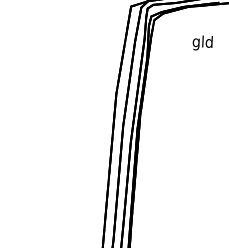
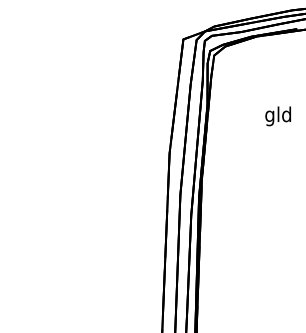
text: (202, 43) -> (277, 116), moved

